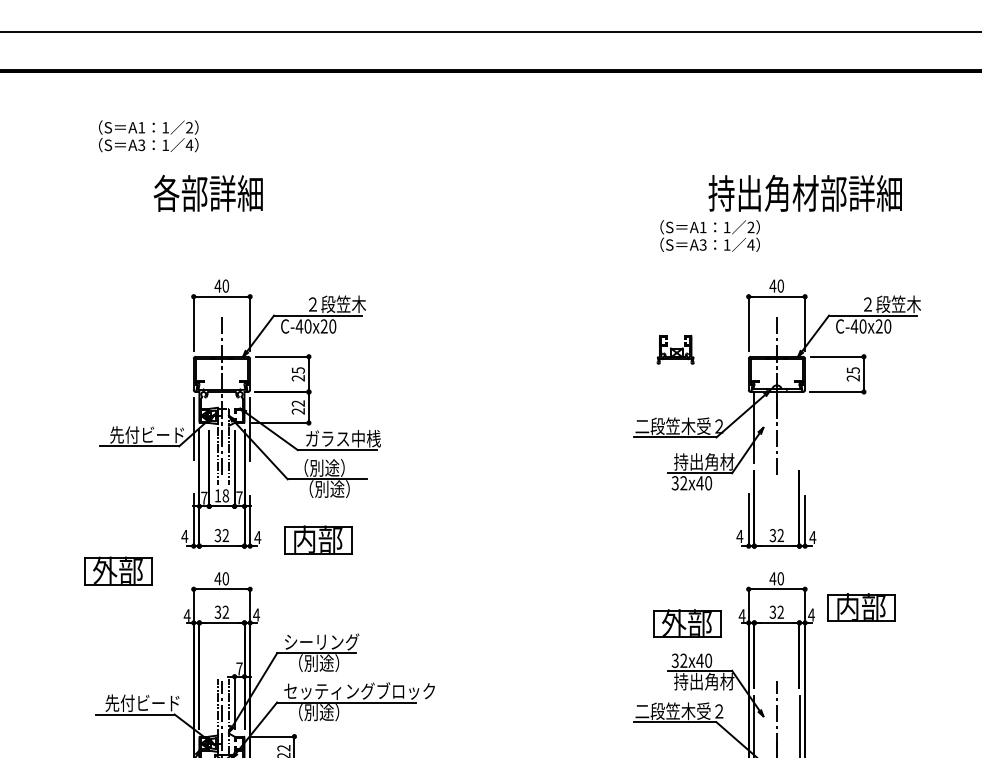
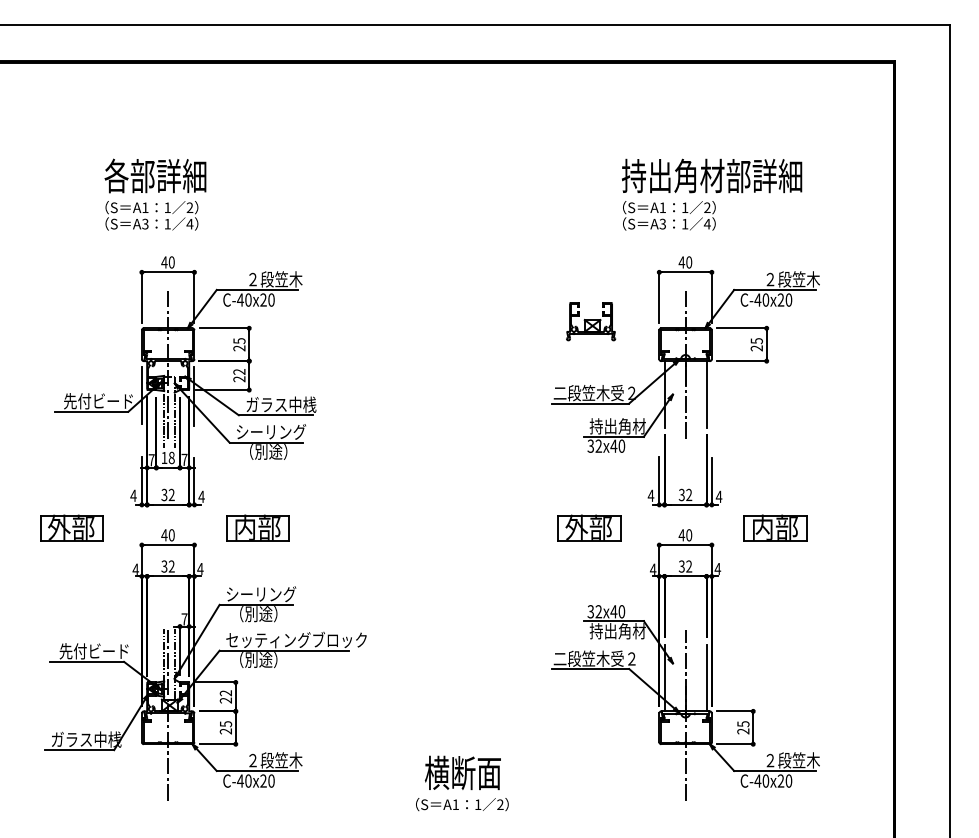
text: (148, 136) -> (151, 215), moved
text: (710, 235) -> (669, 215), moved
part: (676, 349) -> (591, 321), size x1.43
line: (799, 427) -> (706, 394), added
text: (332, 467) -> (271, 431), （別途） -> シーリング
part: (317, 539) -> (257, 527), moved
part: (861, 606) -> (775, 527), moved
part: (687, 622) -> (589, 527), moved

